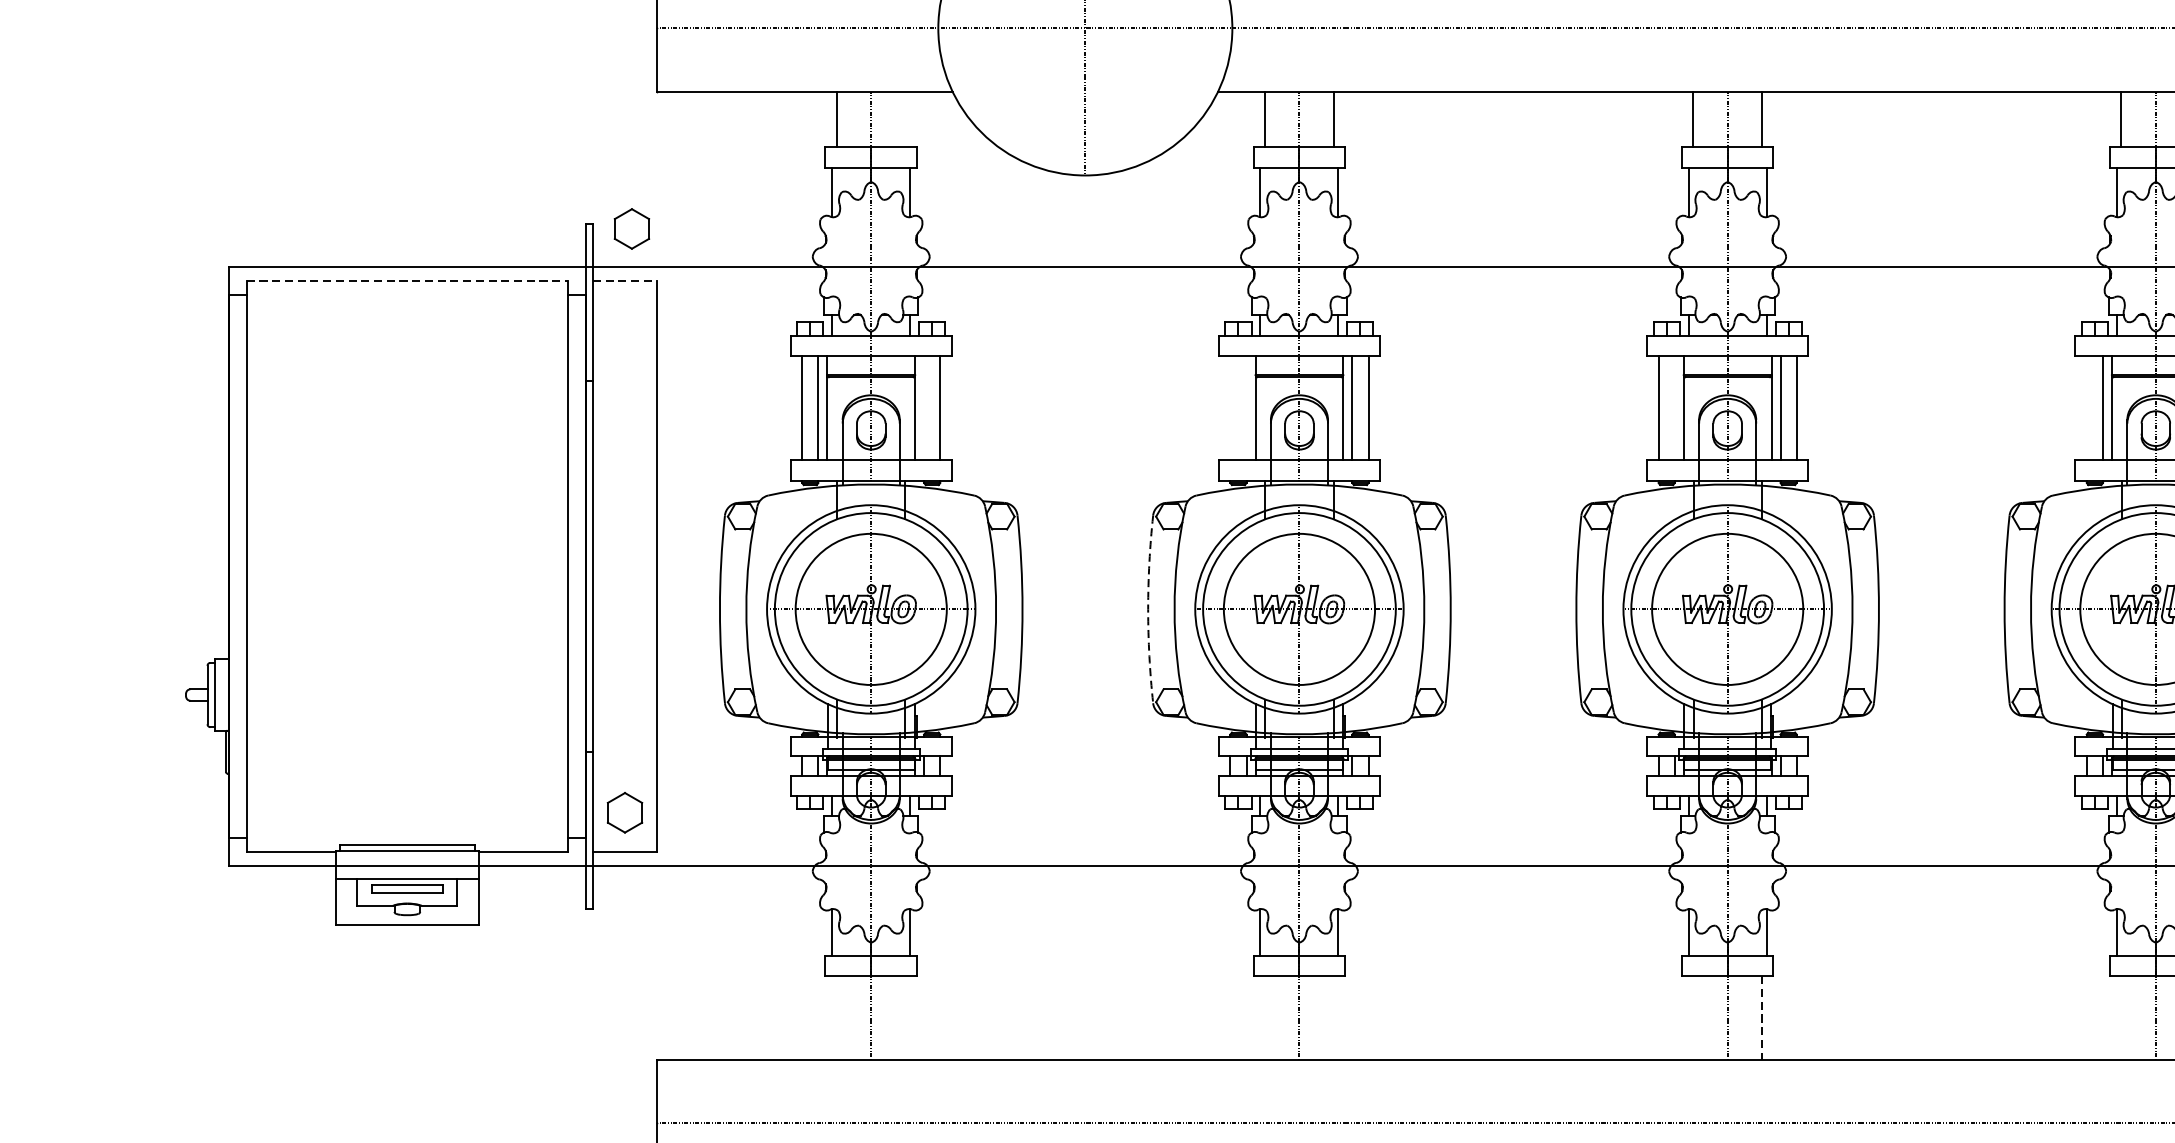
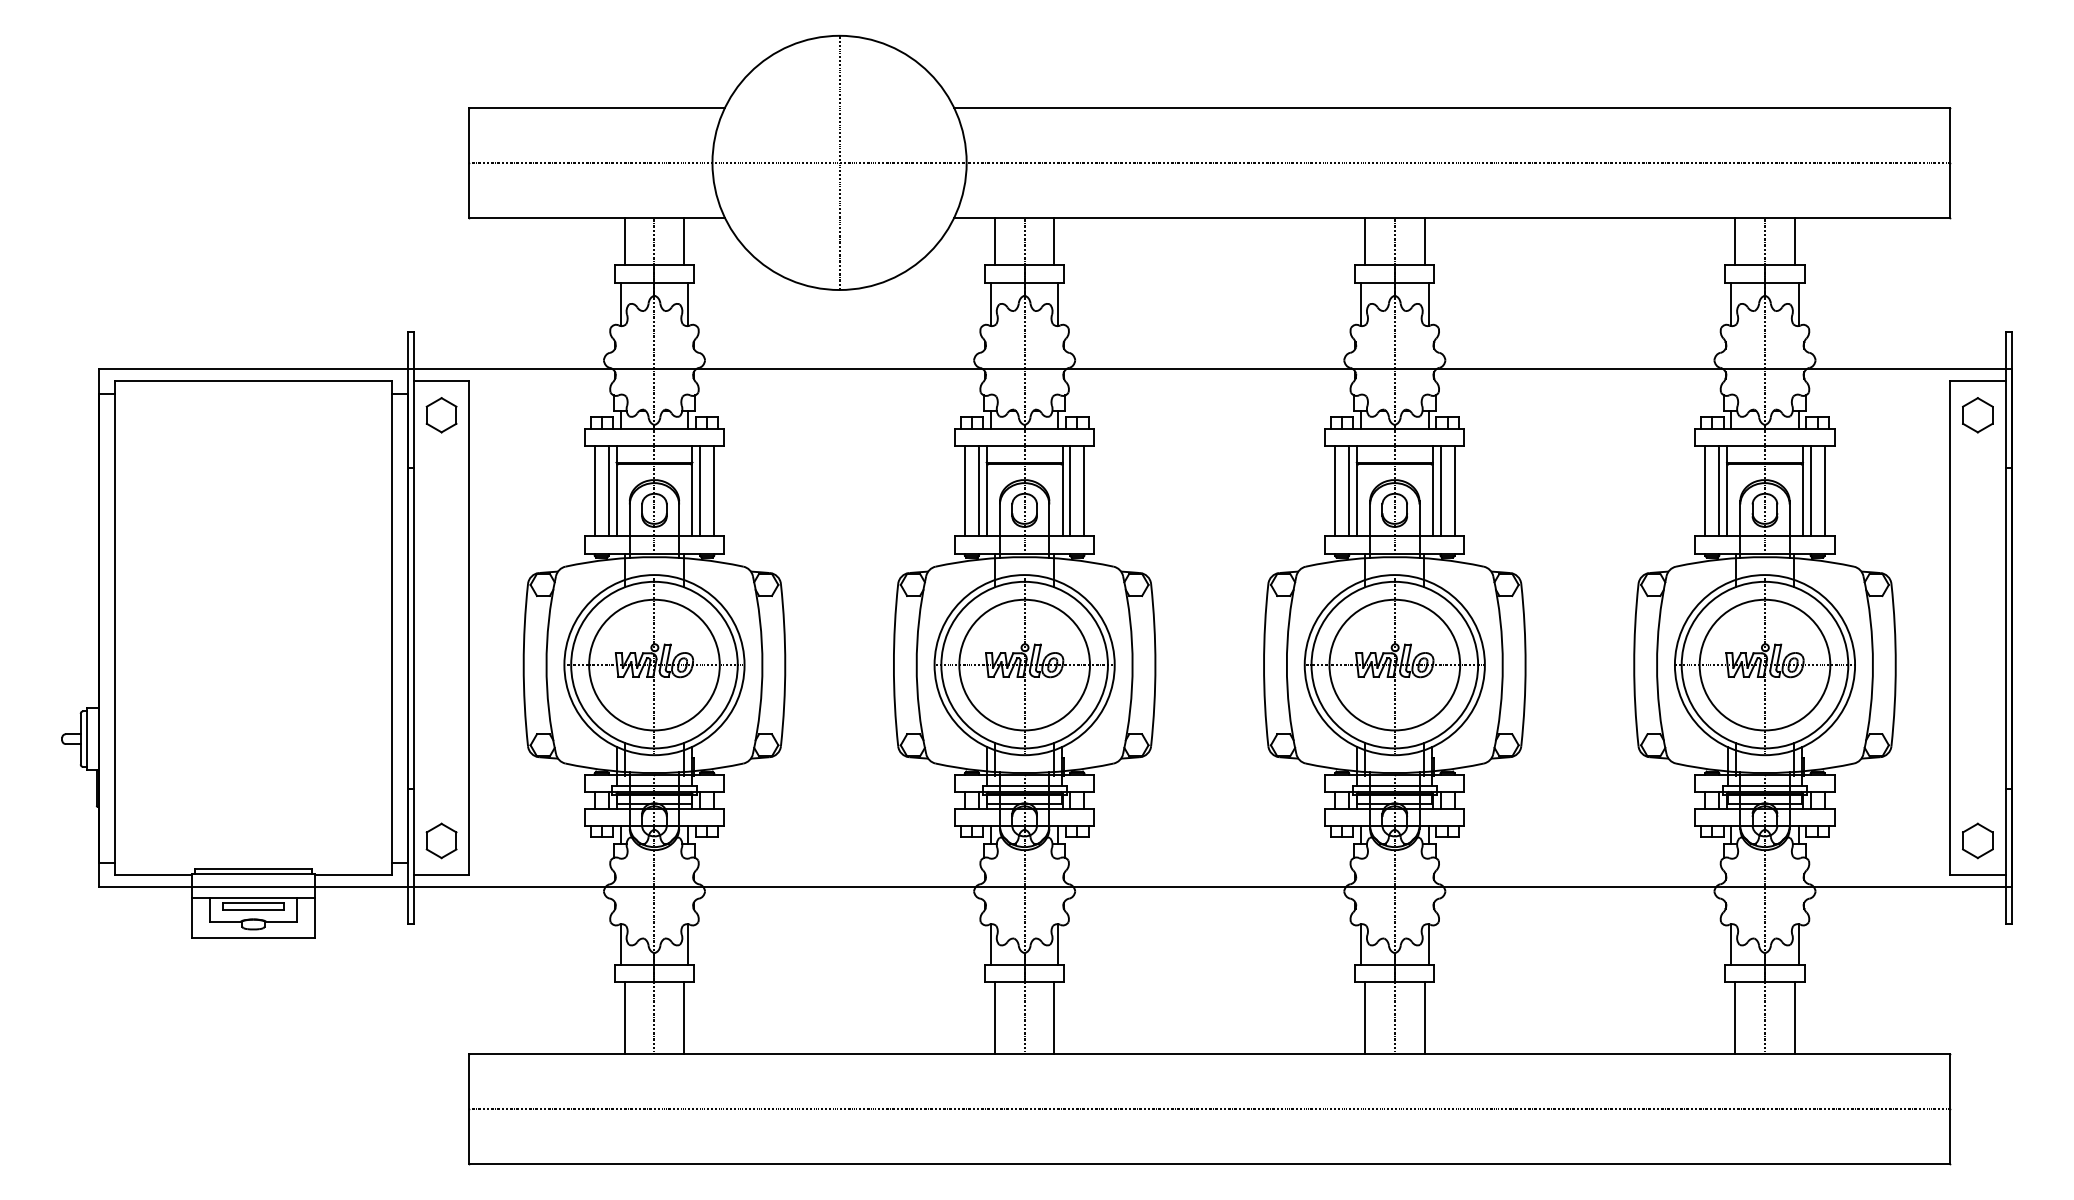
line: (905, 119) -> (684, 241), added
part: (631, 229) -> (441, 415), moved
line: (407, 281) -> (253, 381), dashed -> solid
line: (624, 281) -> (441, 381), dashed -> solid
line: (924, 408) -> (700, 491), added
line: (1229, 408) -> (964, 491), added
line: (1246, 408) -> (978, 491), added
line: (1675, 408) -> (1349, 491), added
line: (2087, 408) -> (1705, 491), added
arc: (1147, 609) -> (893, 665), dashed -> solid
line: (836, 1018) -> (624, 1018), added
line: (905, 1018) -> (684, 1018), added
line: (1264, 1018) -> (994, 1018), added
line: (1333, 1018) -> (1054, 1018), added
line: (1693, 1018) -> (1365, 1018), added
line: (1761, 1018) -> (1424, 1018), dashed -> solid
line: (2121, 1018) -> (1735, 1018), added

